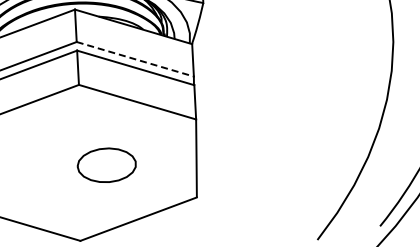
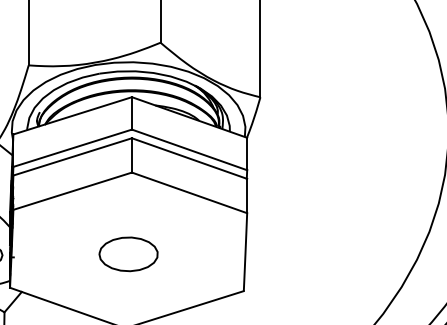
line: (136, 59) -> (190, 150), dashed -> solid
part: (106, 165) -> (128, 254), moved

